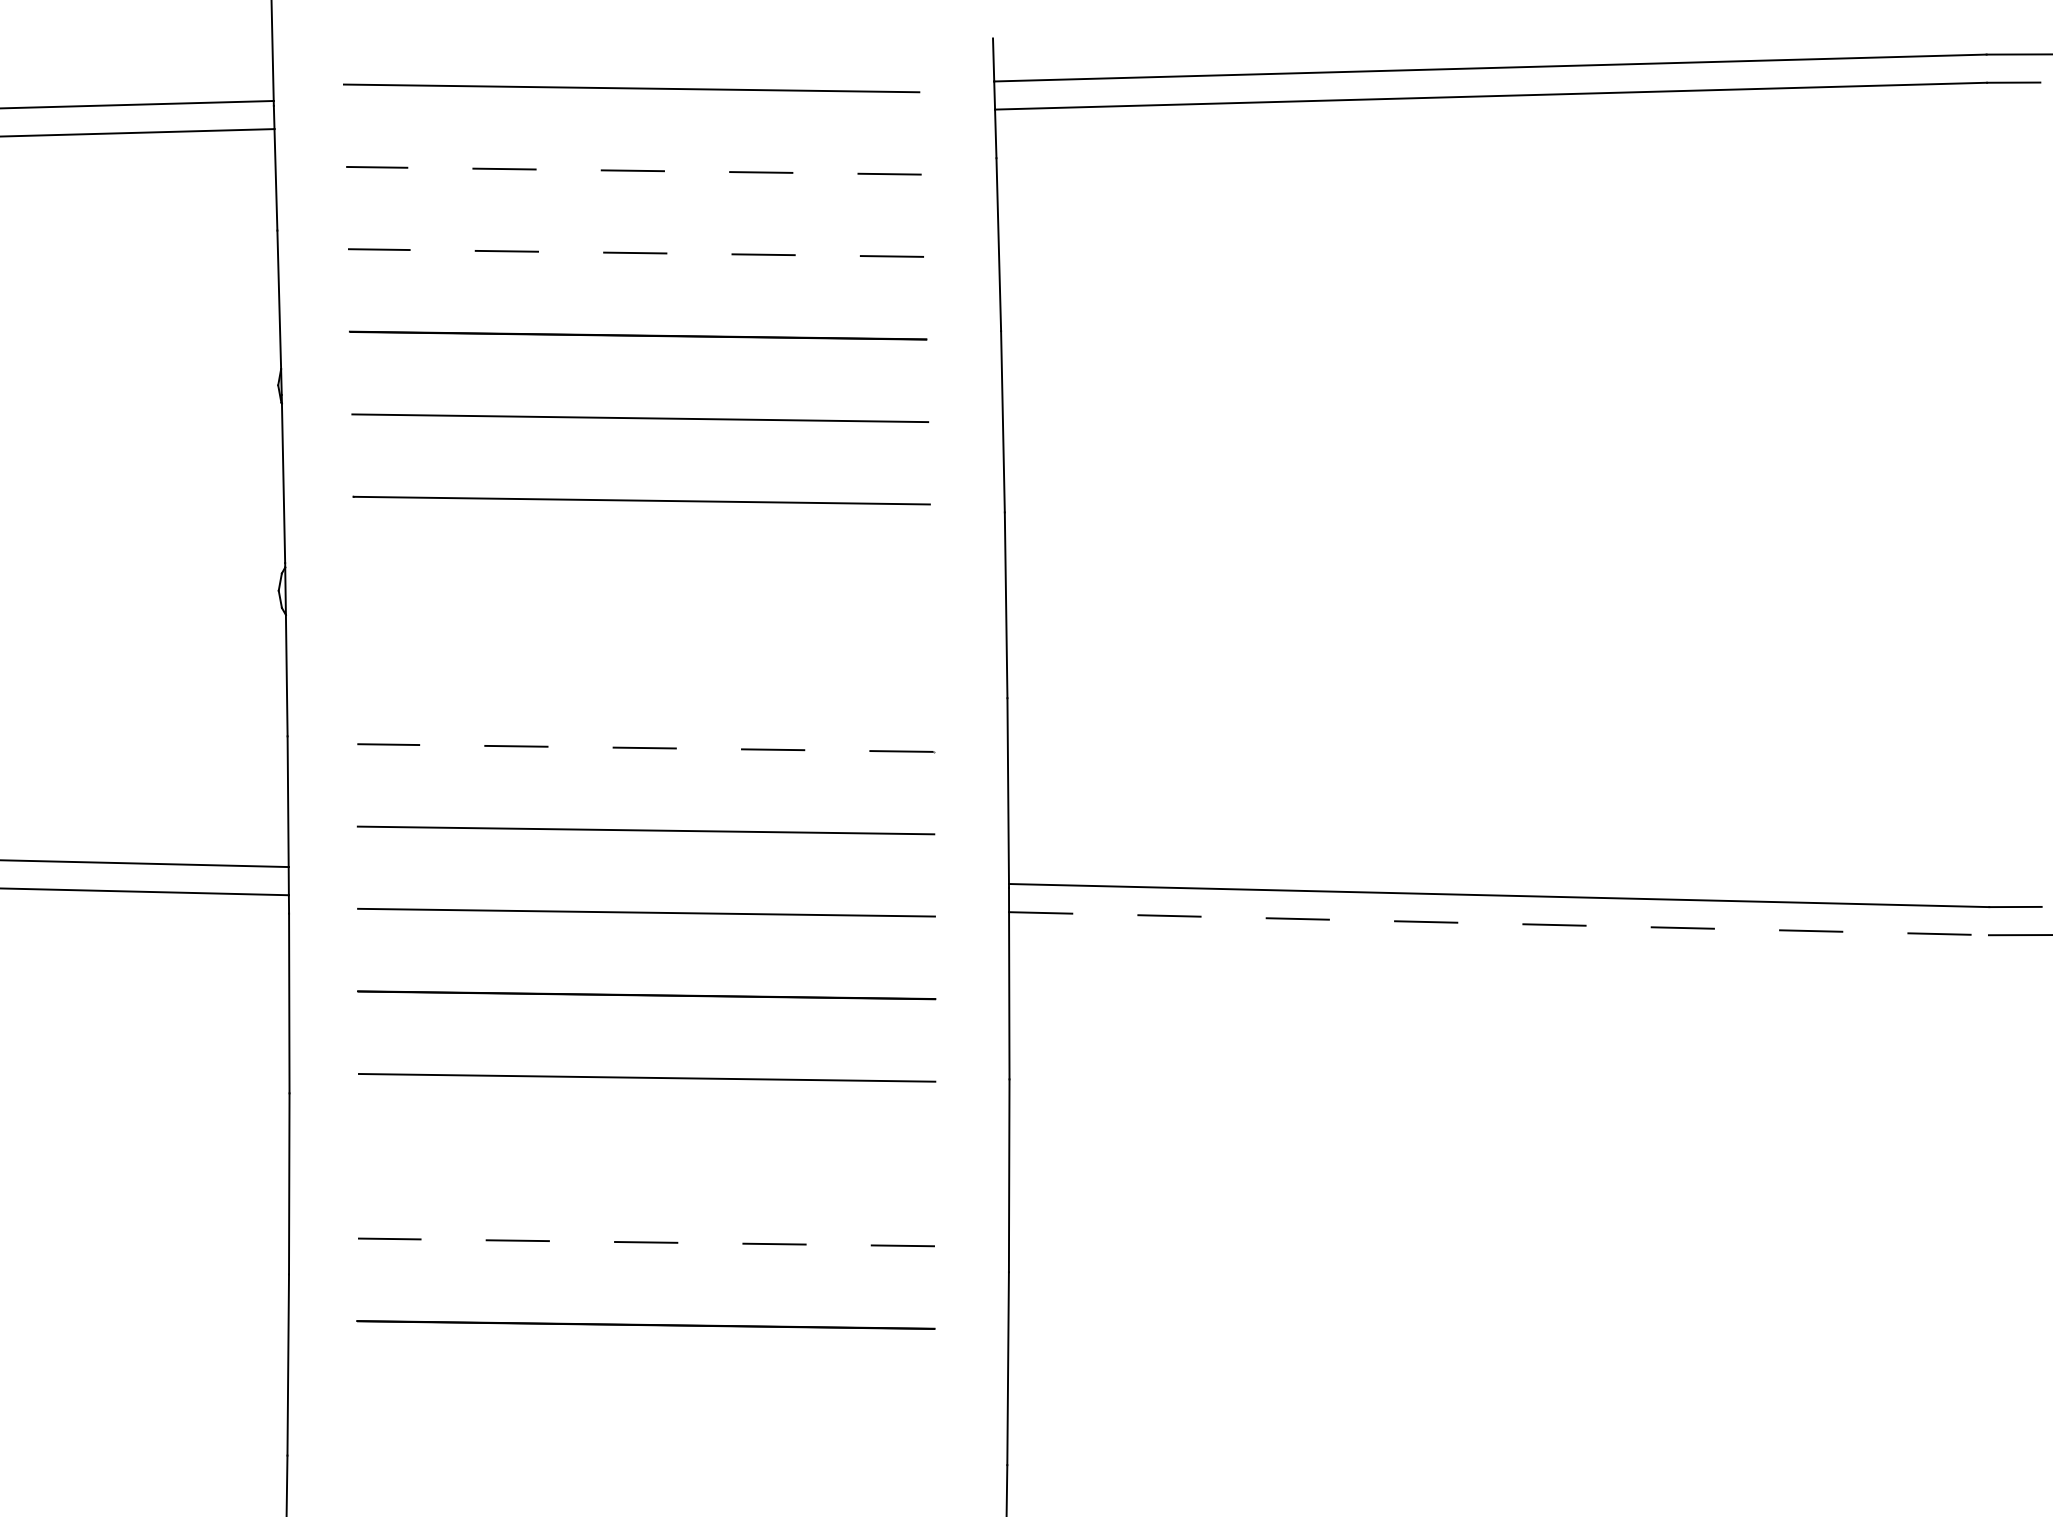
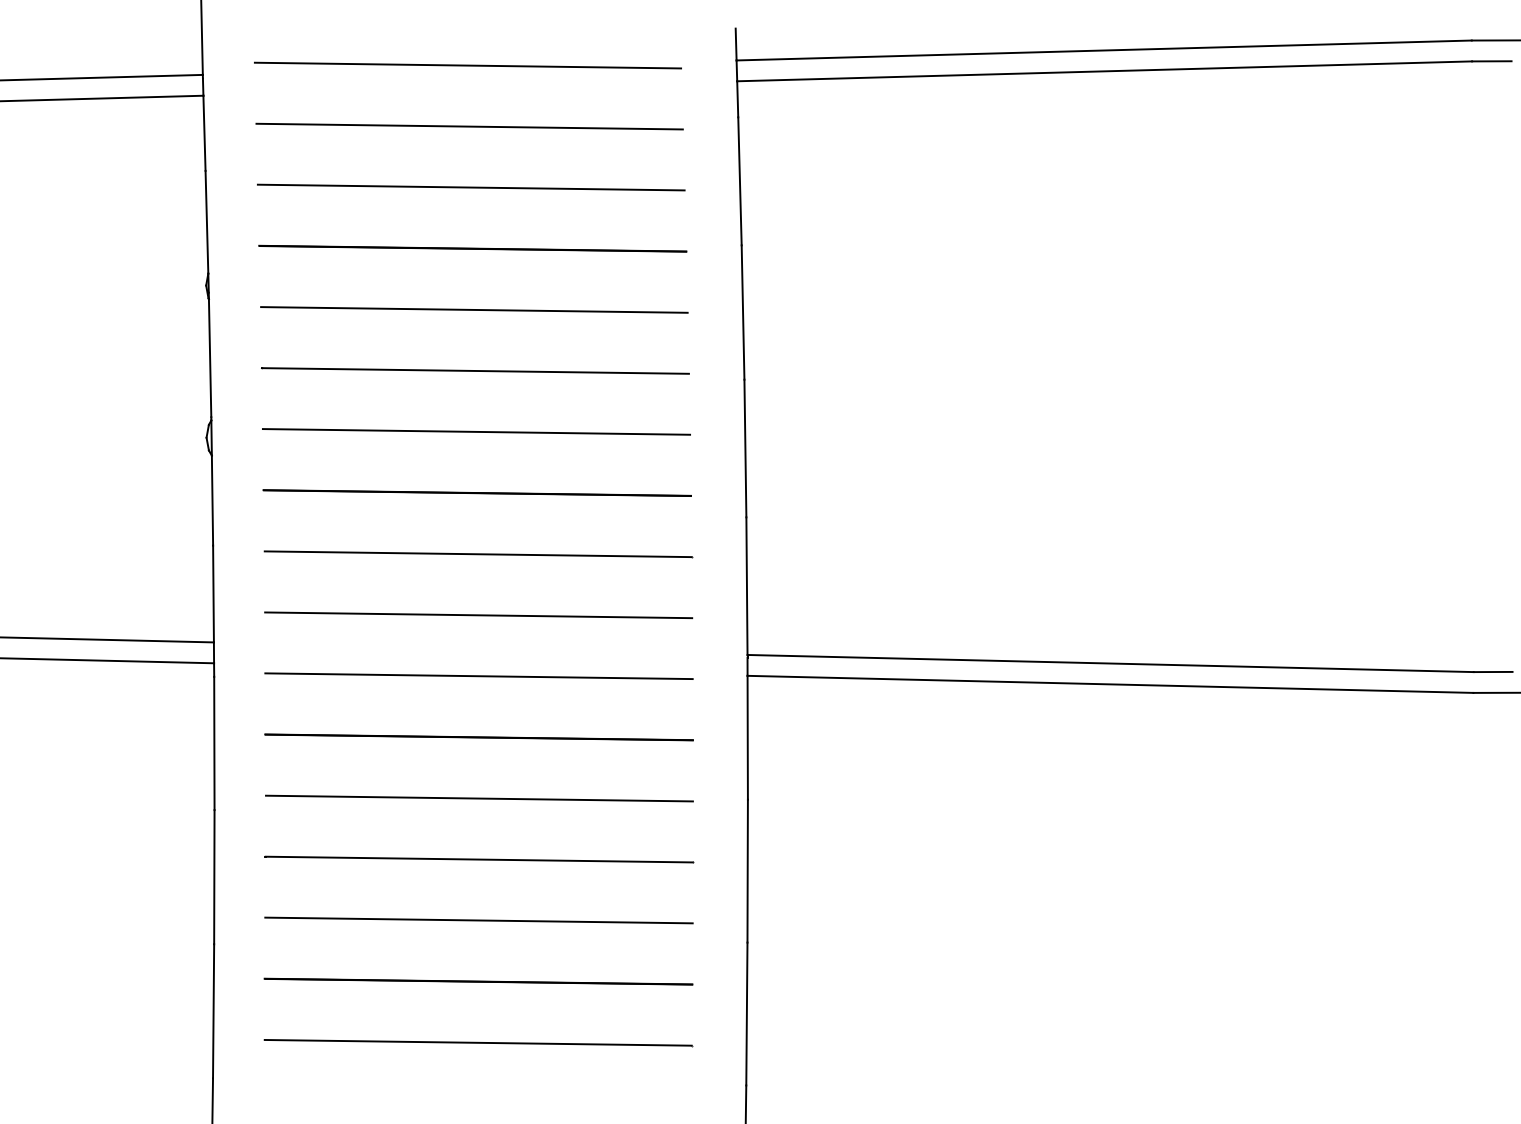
line: (633, 170) -> (469, 126), dashed -> solid
line: (635, 253) -> (470, 187), dashed -> solid
line: (642, 582) -> (476, 431), added
line: (643, 665) -> (476, 493), added
line: (644, 748) -> (477, 554), dashed -> solid
line: (1499, 923) -> (1110, 684), dashed -> solid
line: (646, 1160) -> (478, 859), added
line: (646, 1242) -> (478, 920), dashed -> solid
line: (645, 1407) -> (478, 1042), added

